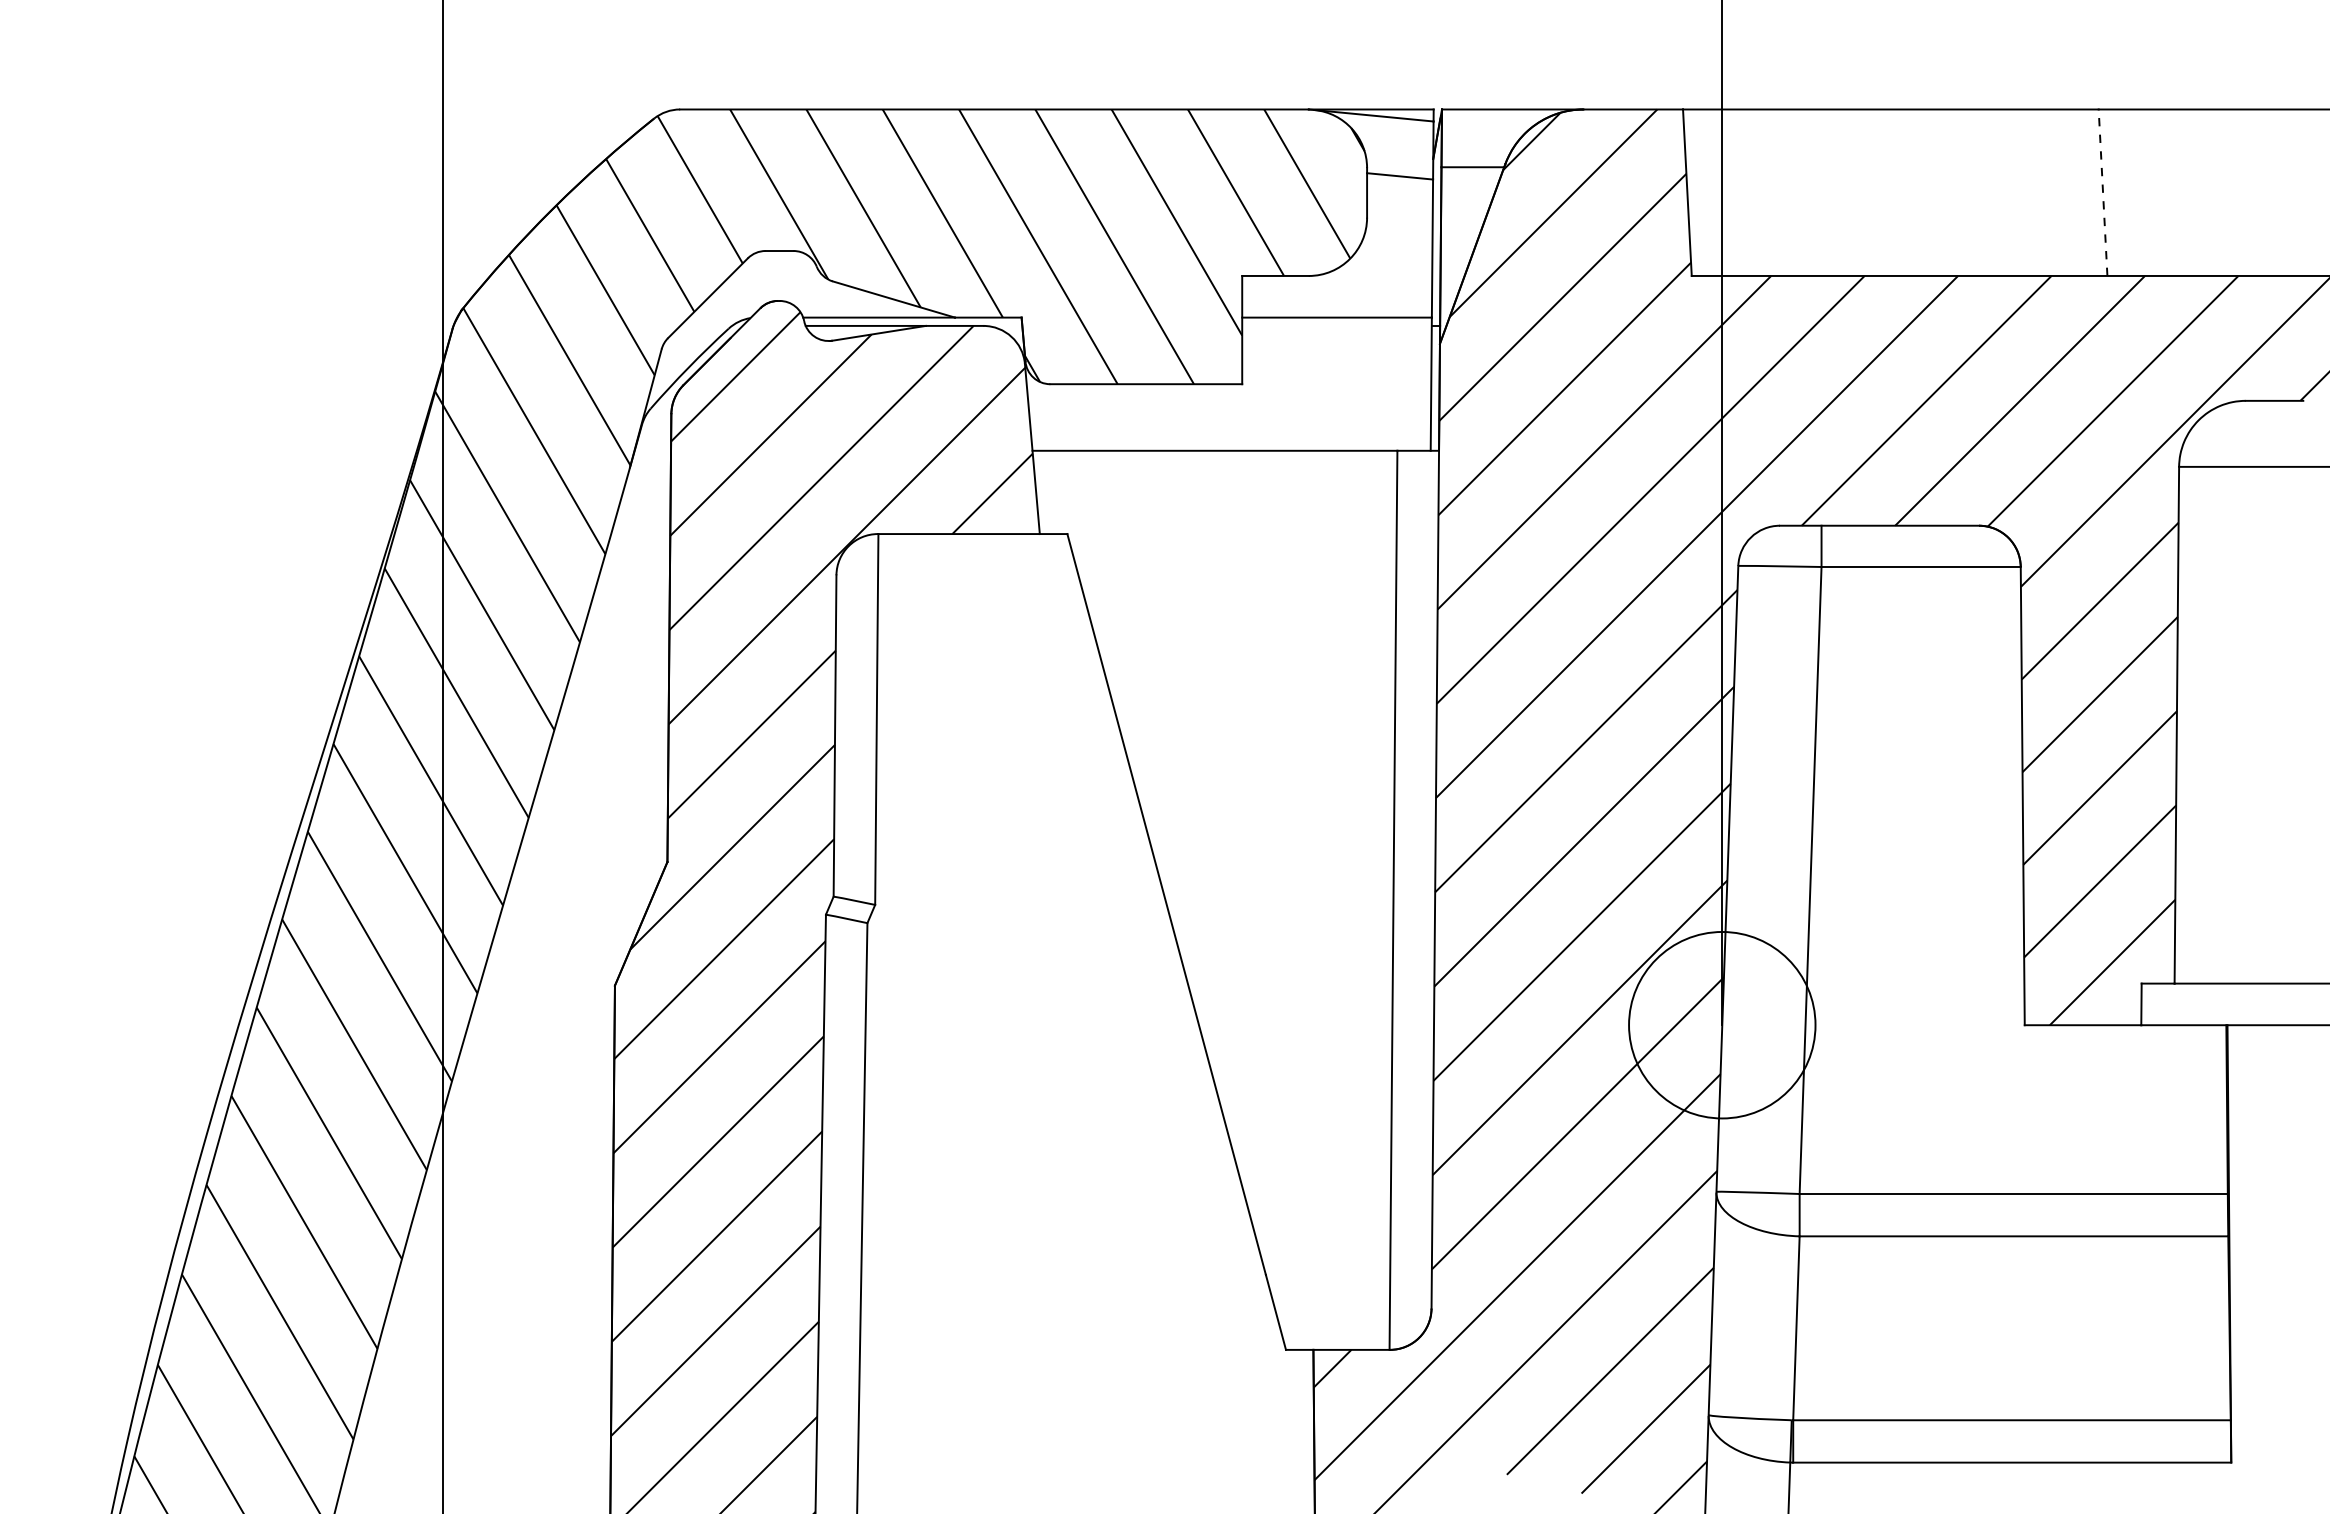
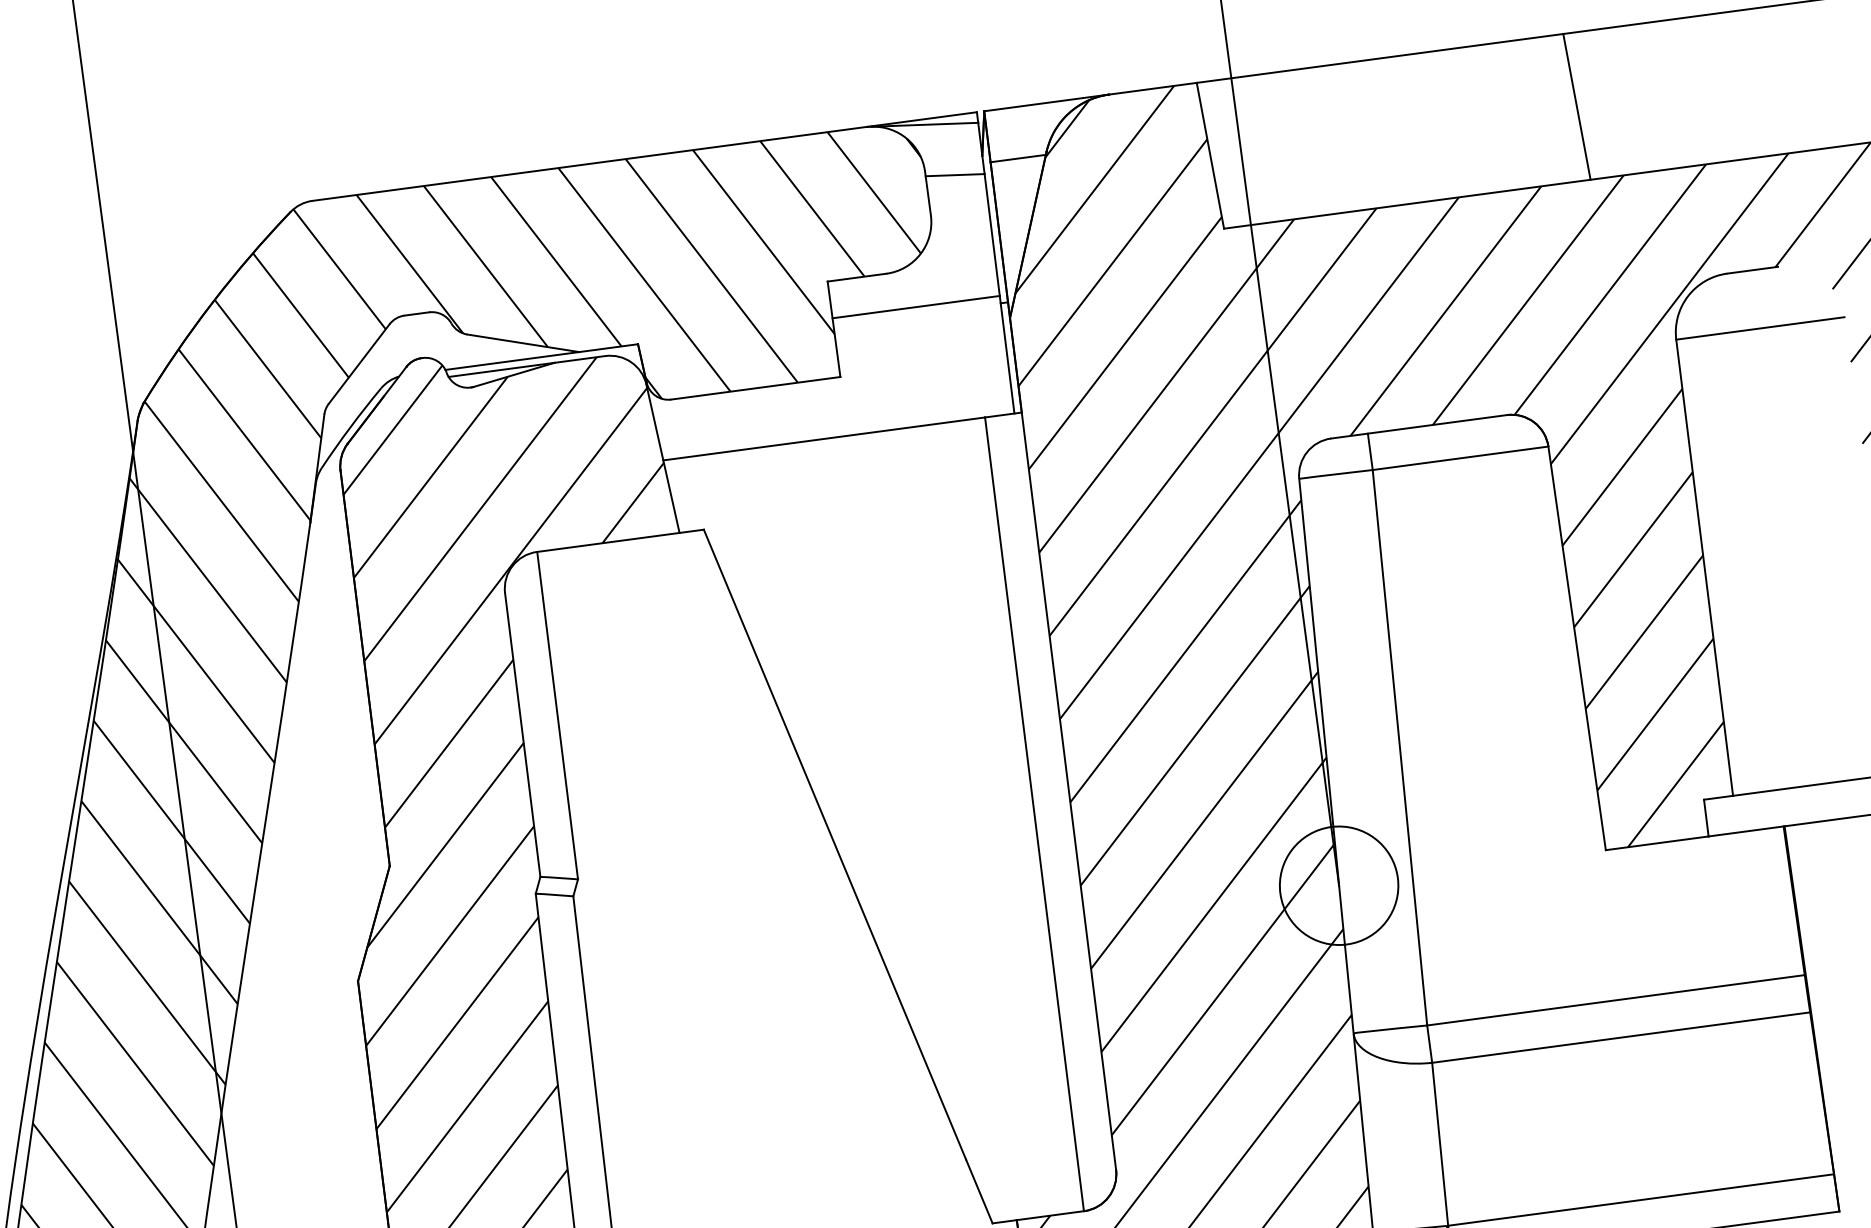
line: (2103, 192) -> (1577, 106), dashed -> solid
circle: (1721, 1024) -> (1338, 885), size x0.71

